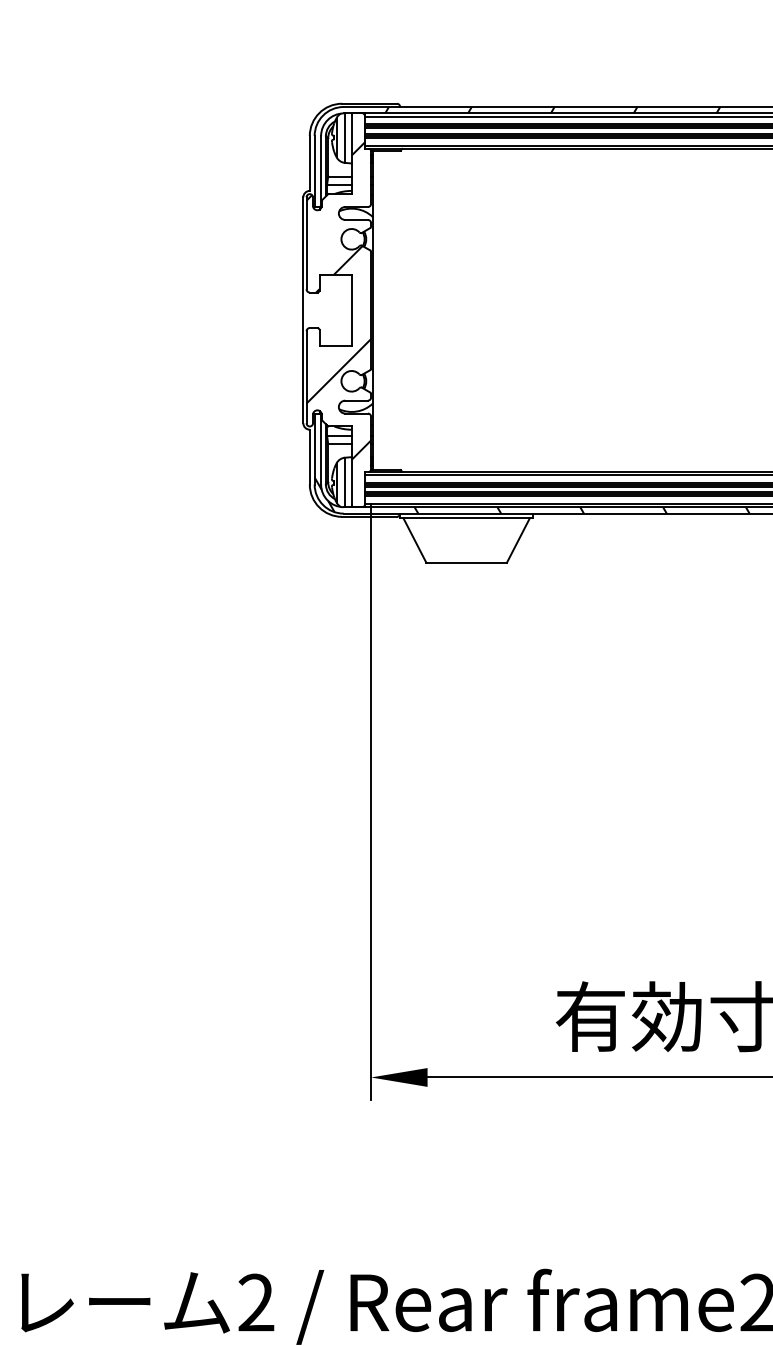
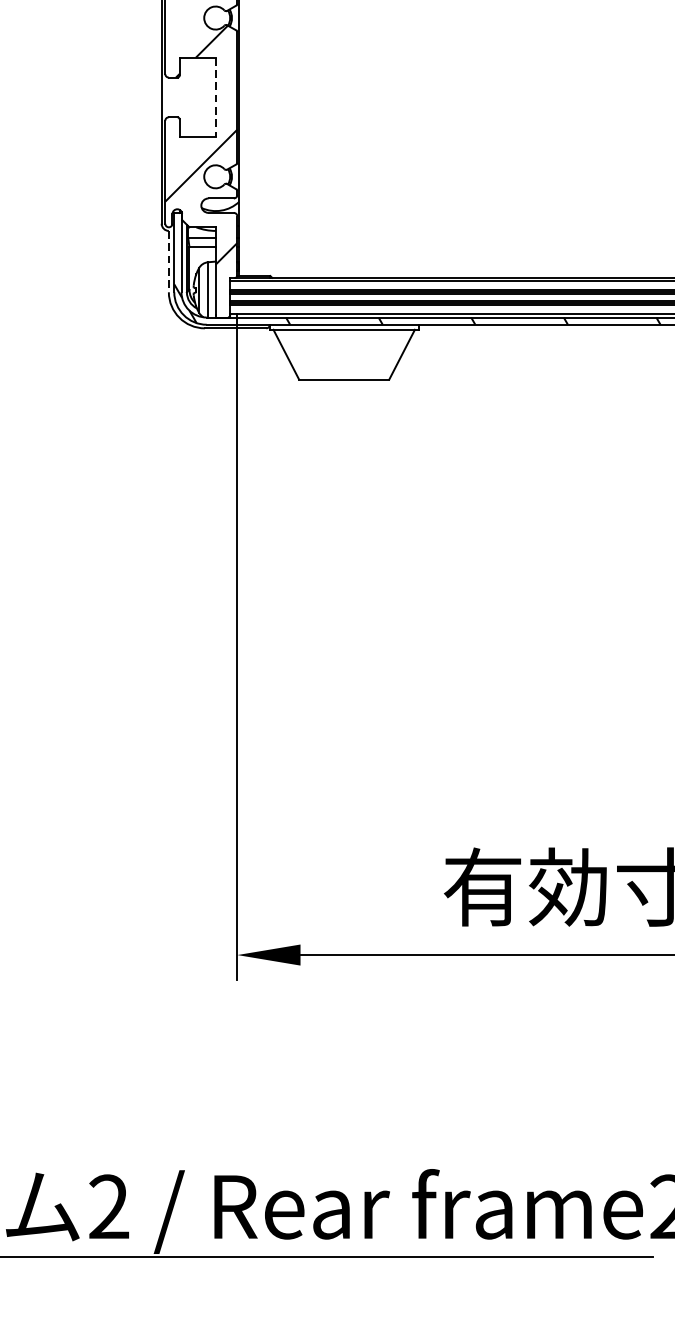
line: (351, 310) -> (215, 97), solid -> dashed
line: (309, 457) -> (168, 261), solid -> dashed

